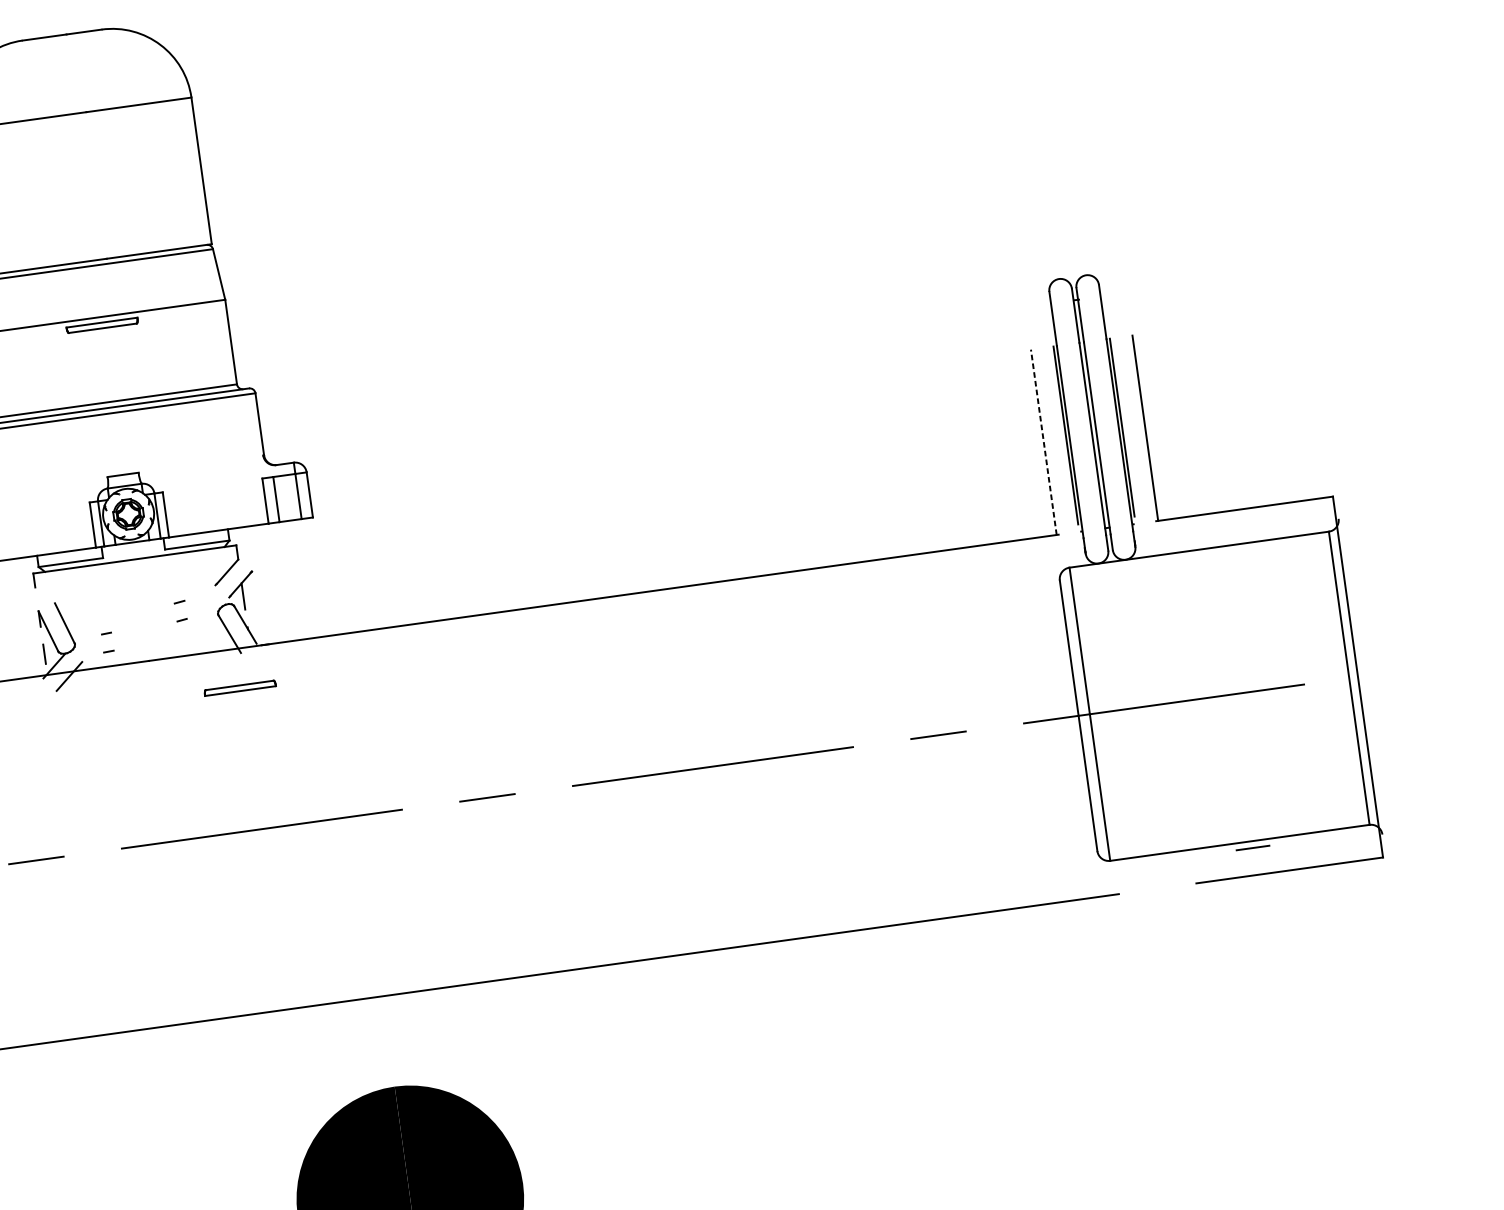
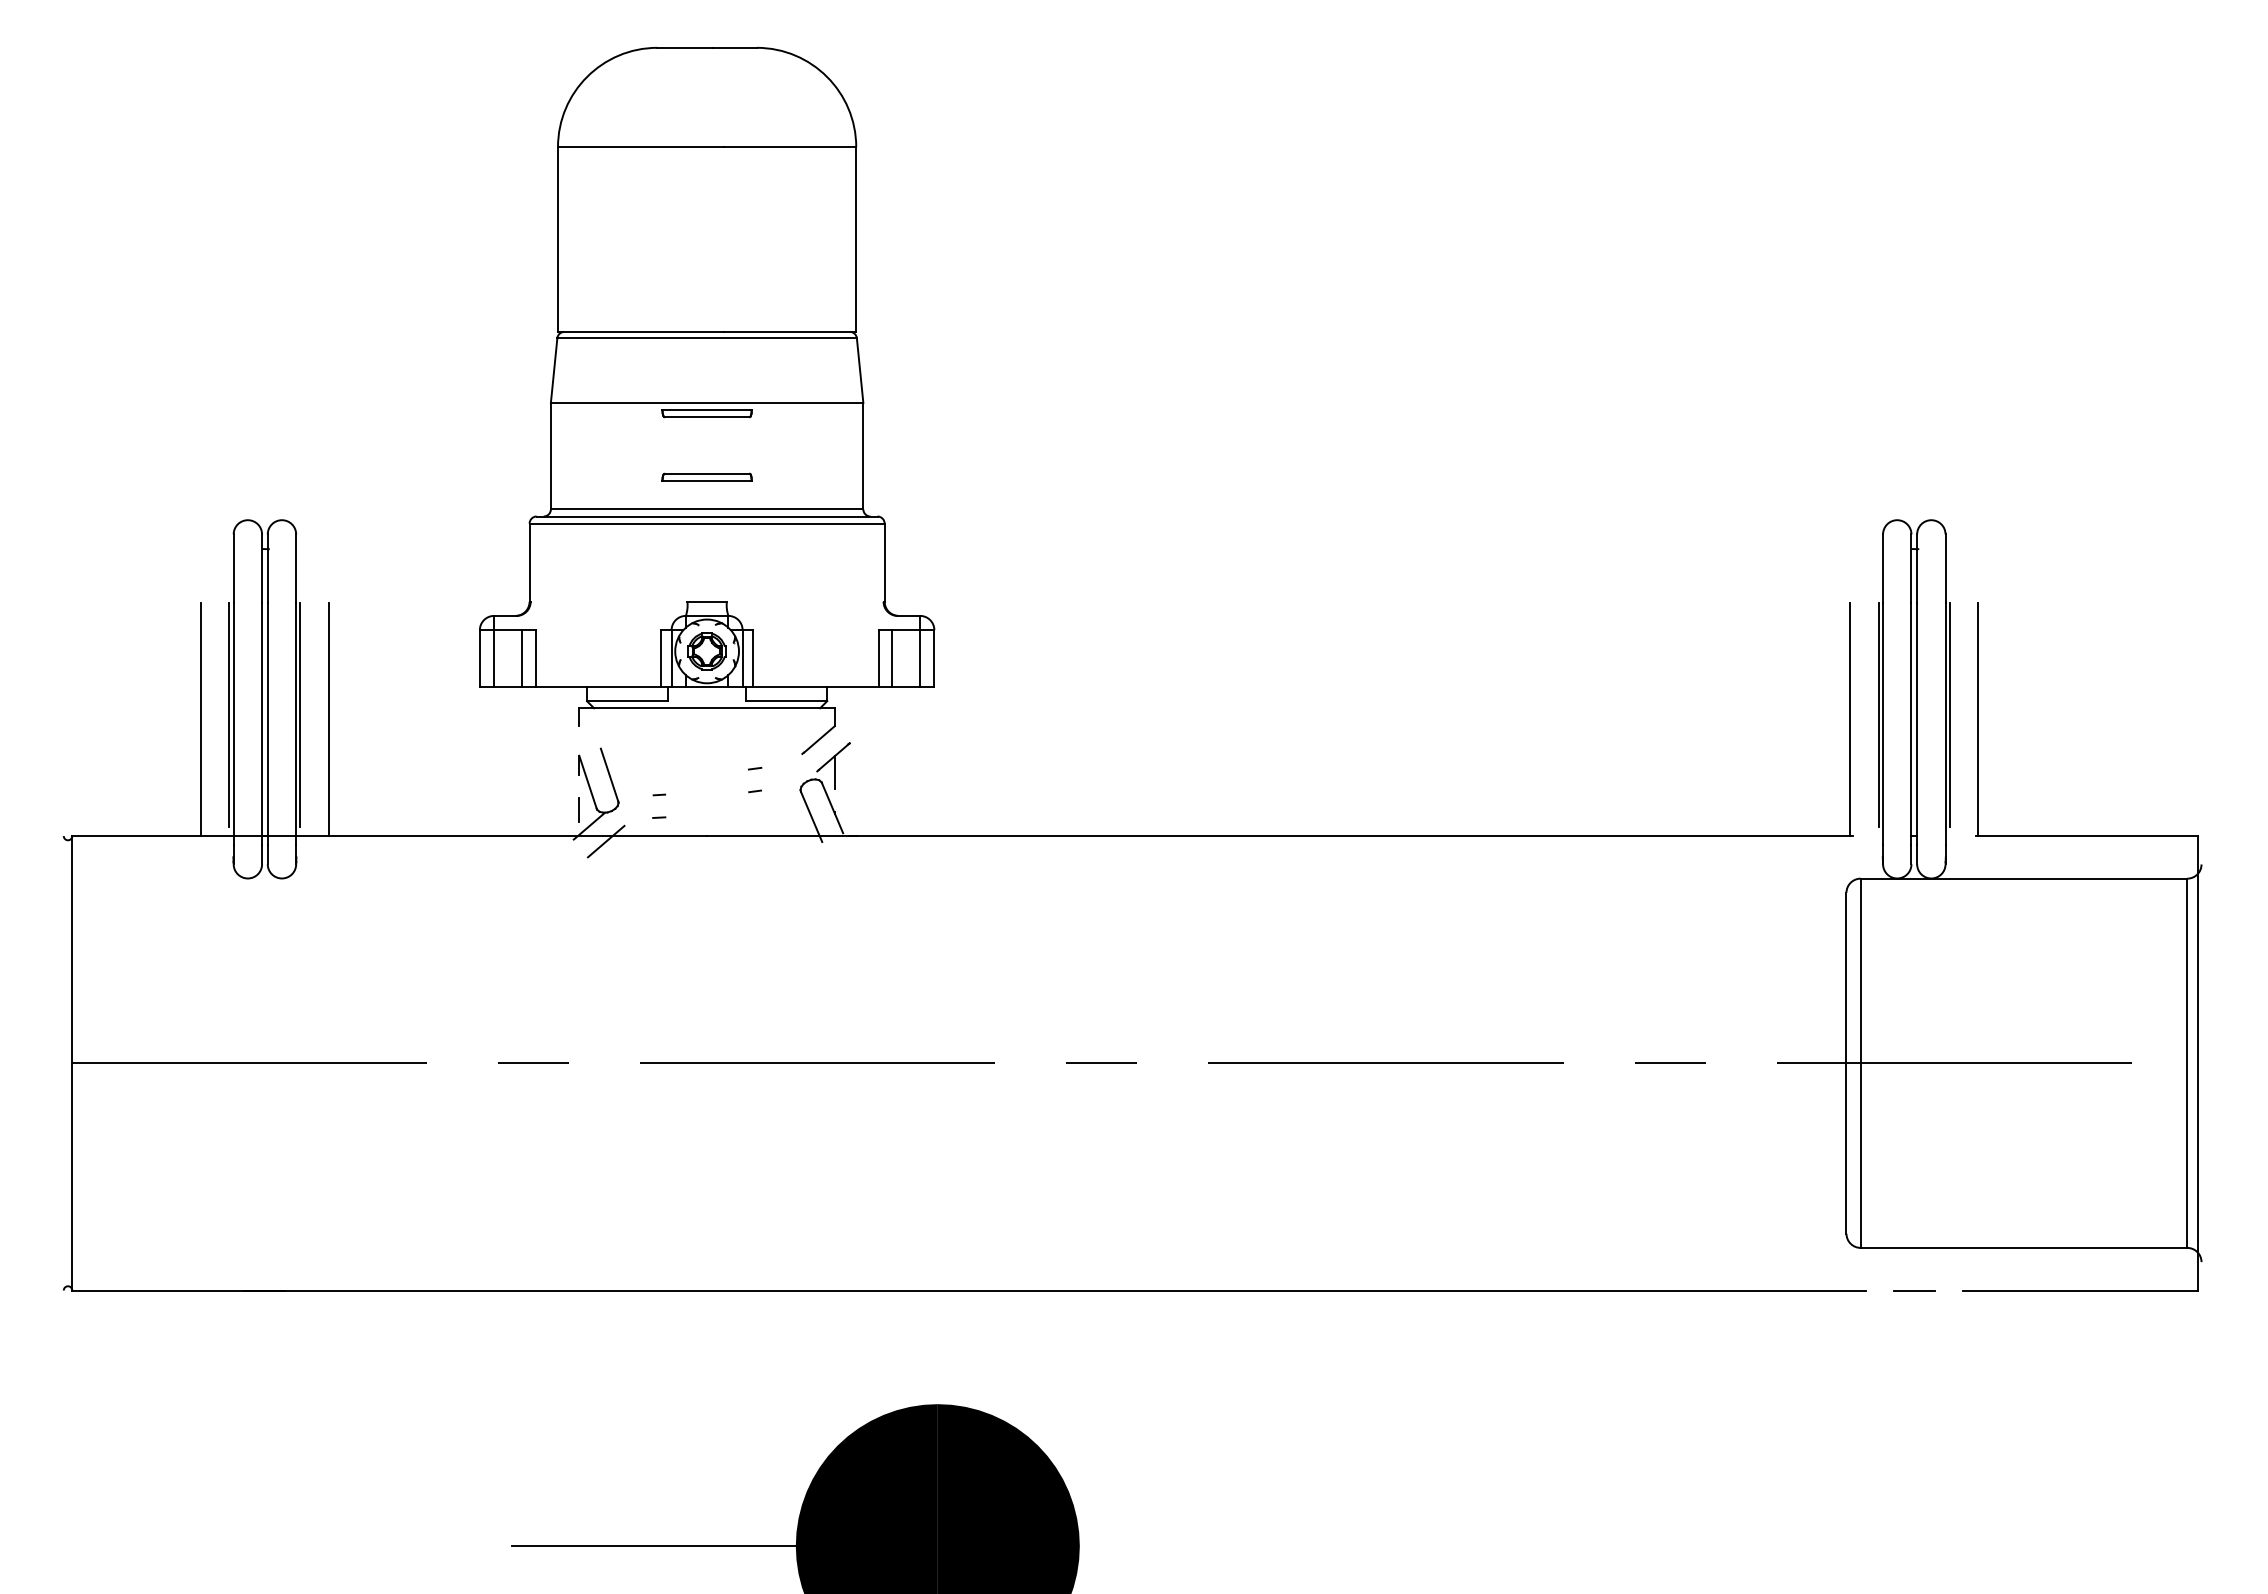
line: (1043, 442) -> (1850, 719), dashed -> solid
part: (239, 687) -> (706, 476), moved
line: (1253, 847) -> (1914, 1290), moved

